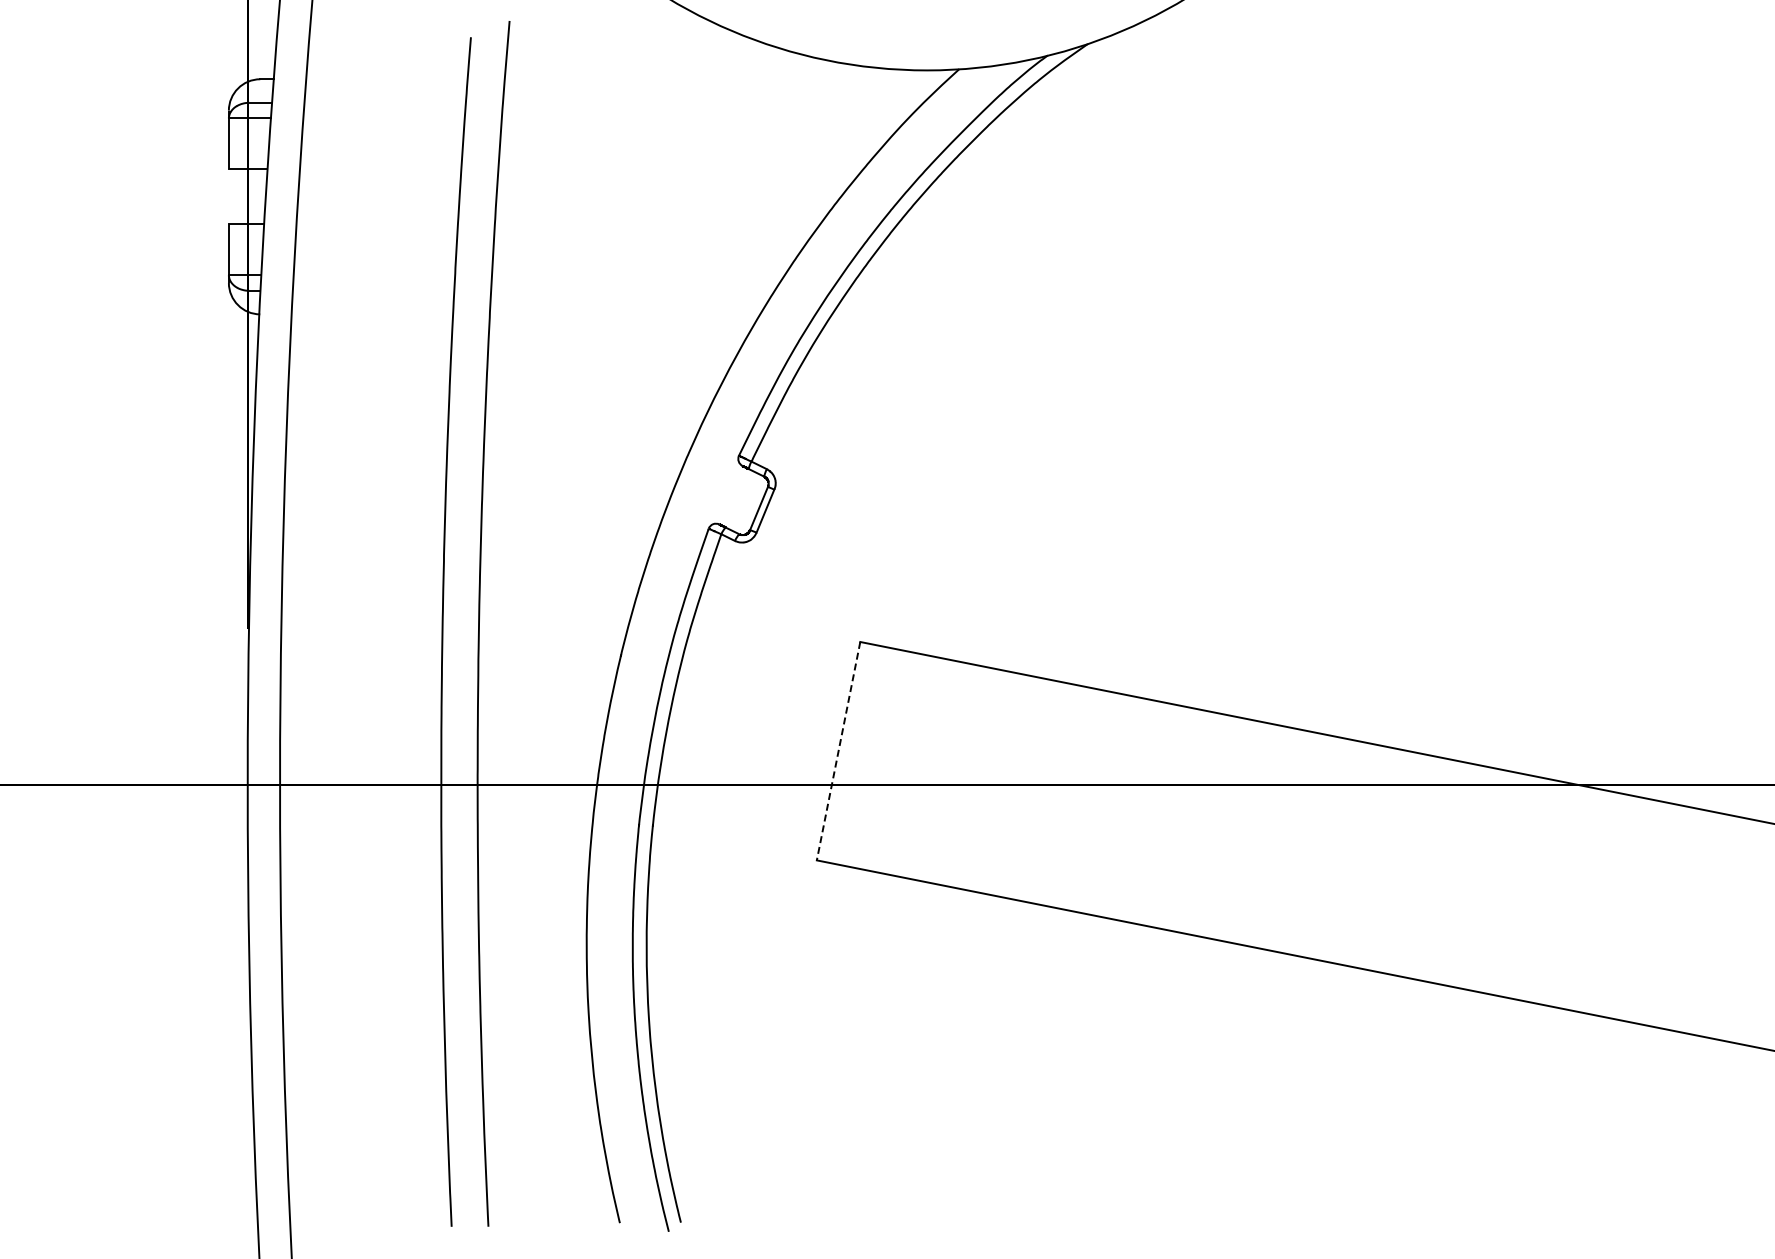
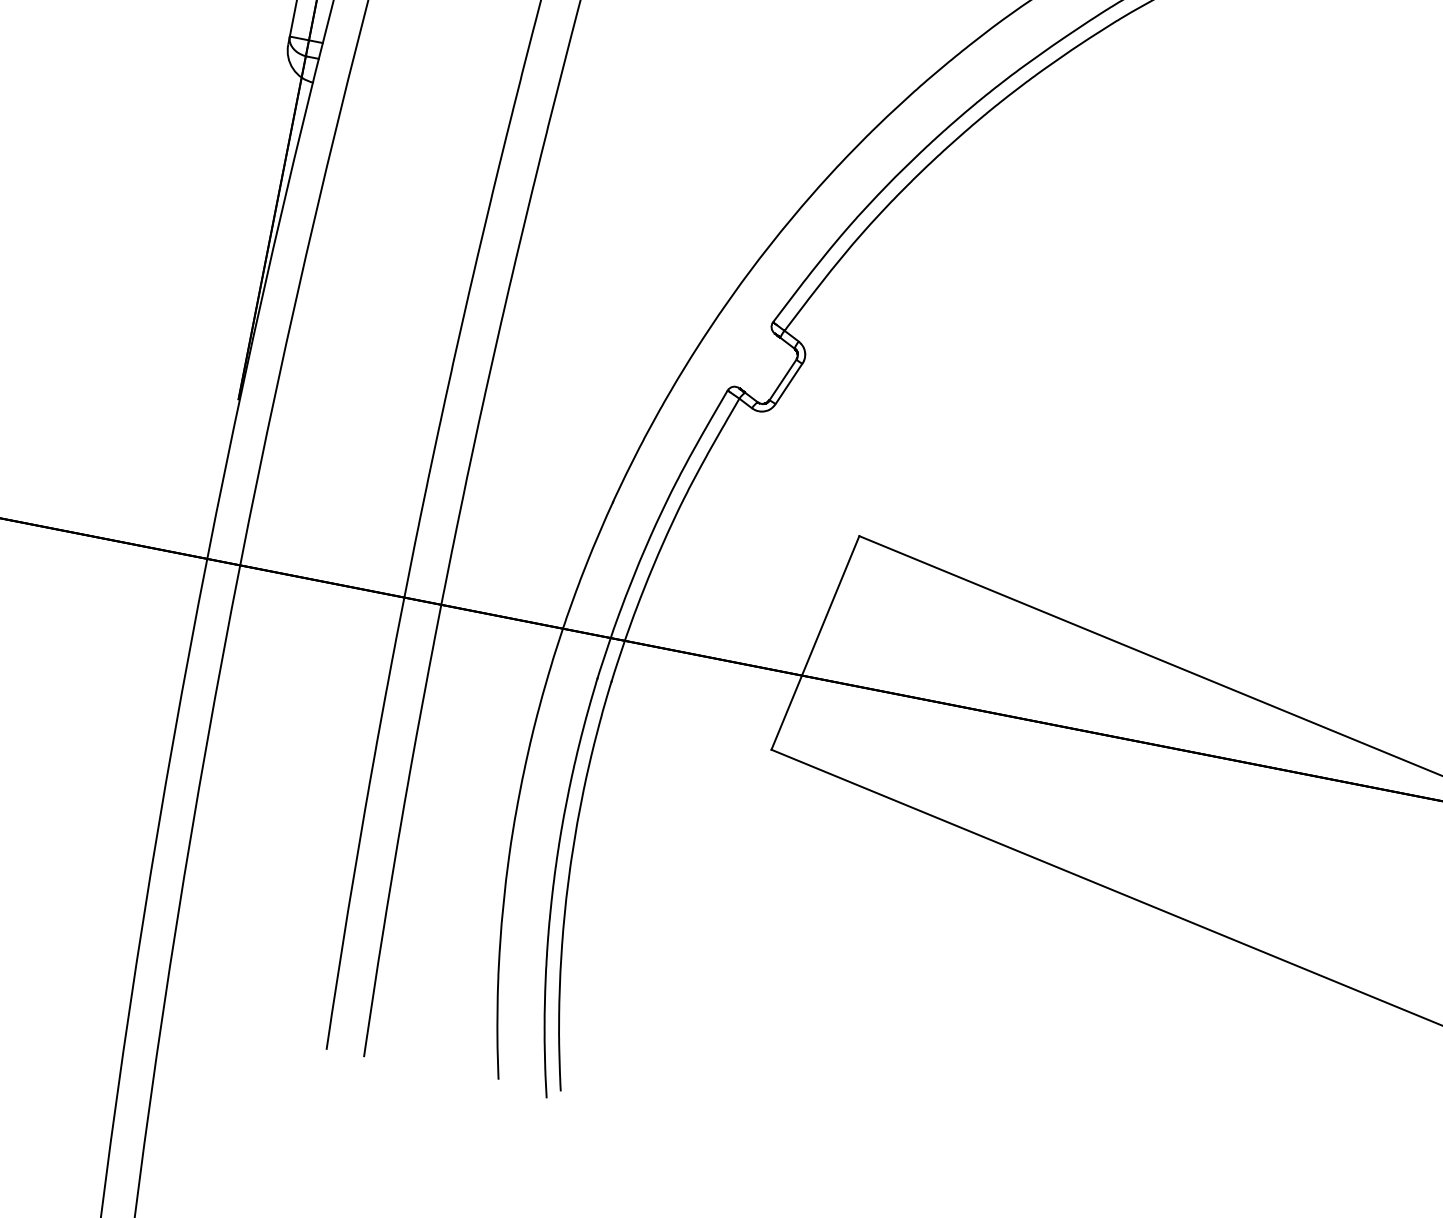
line: (838, 751) -> (815, 643), dashed -> solid

